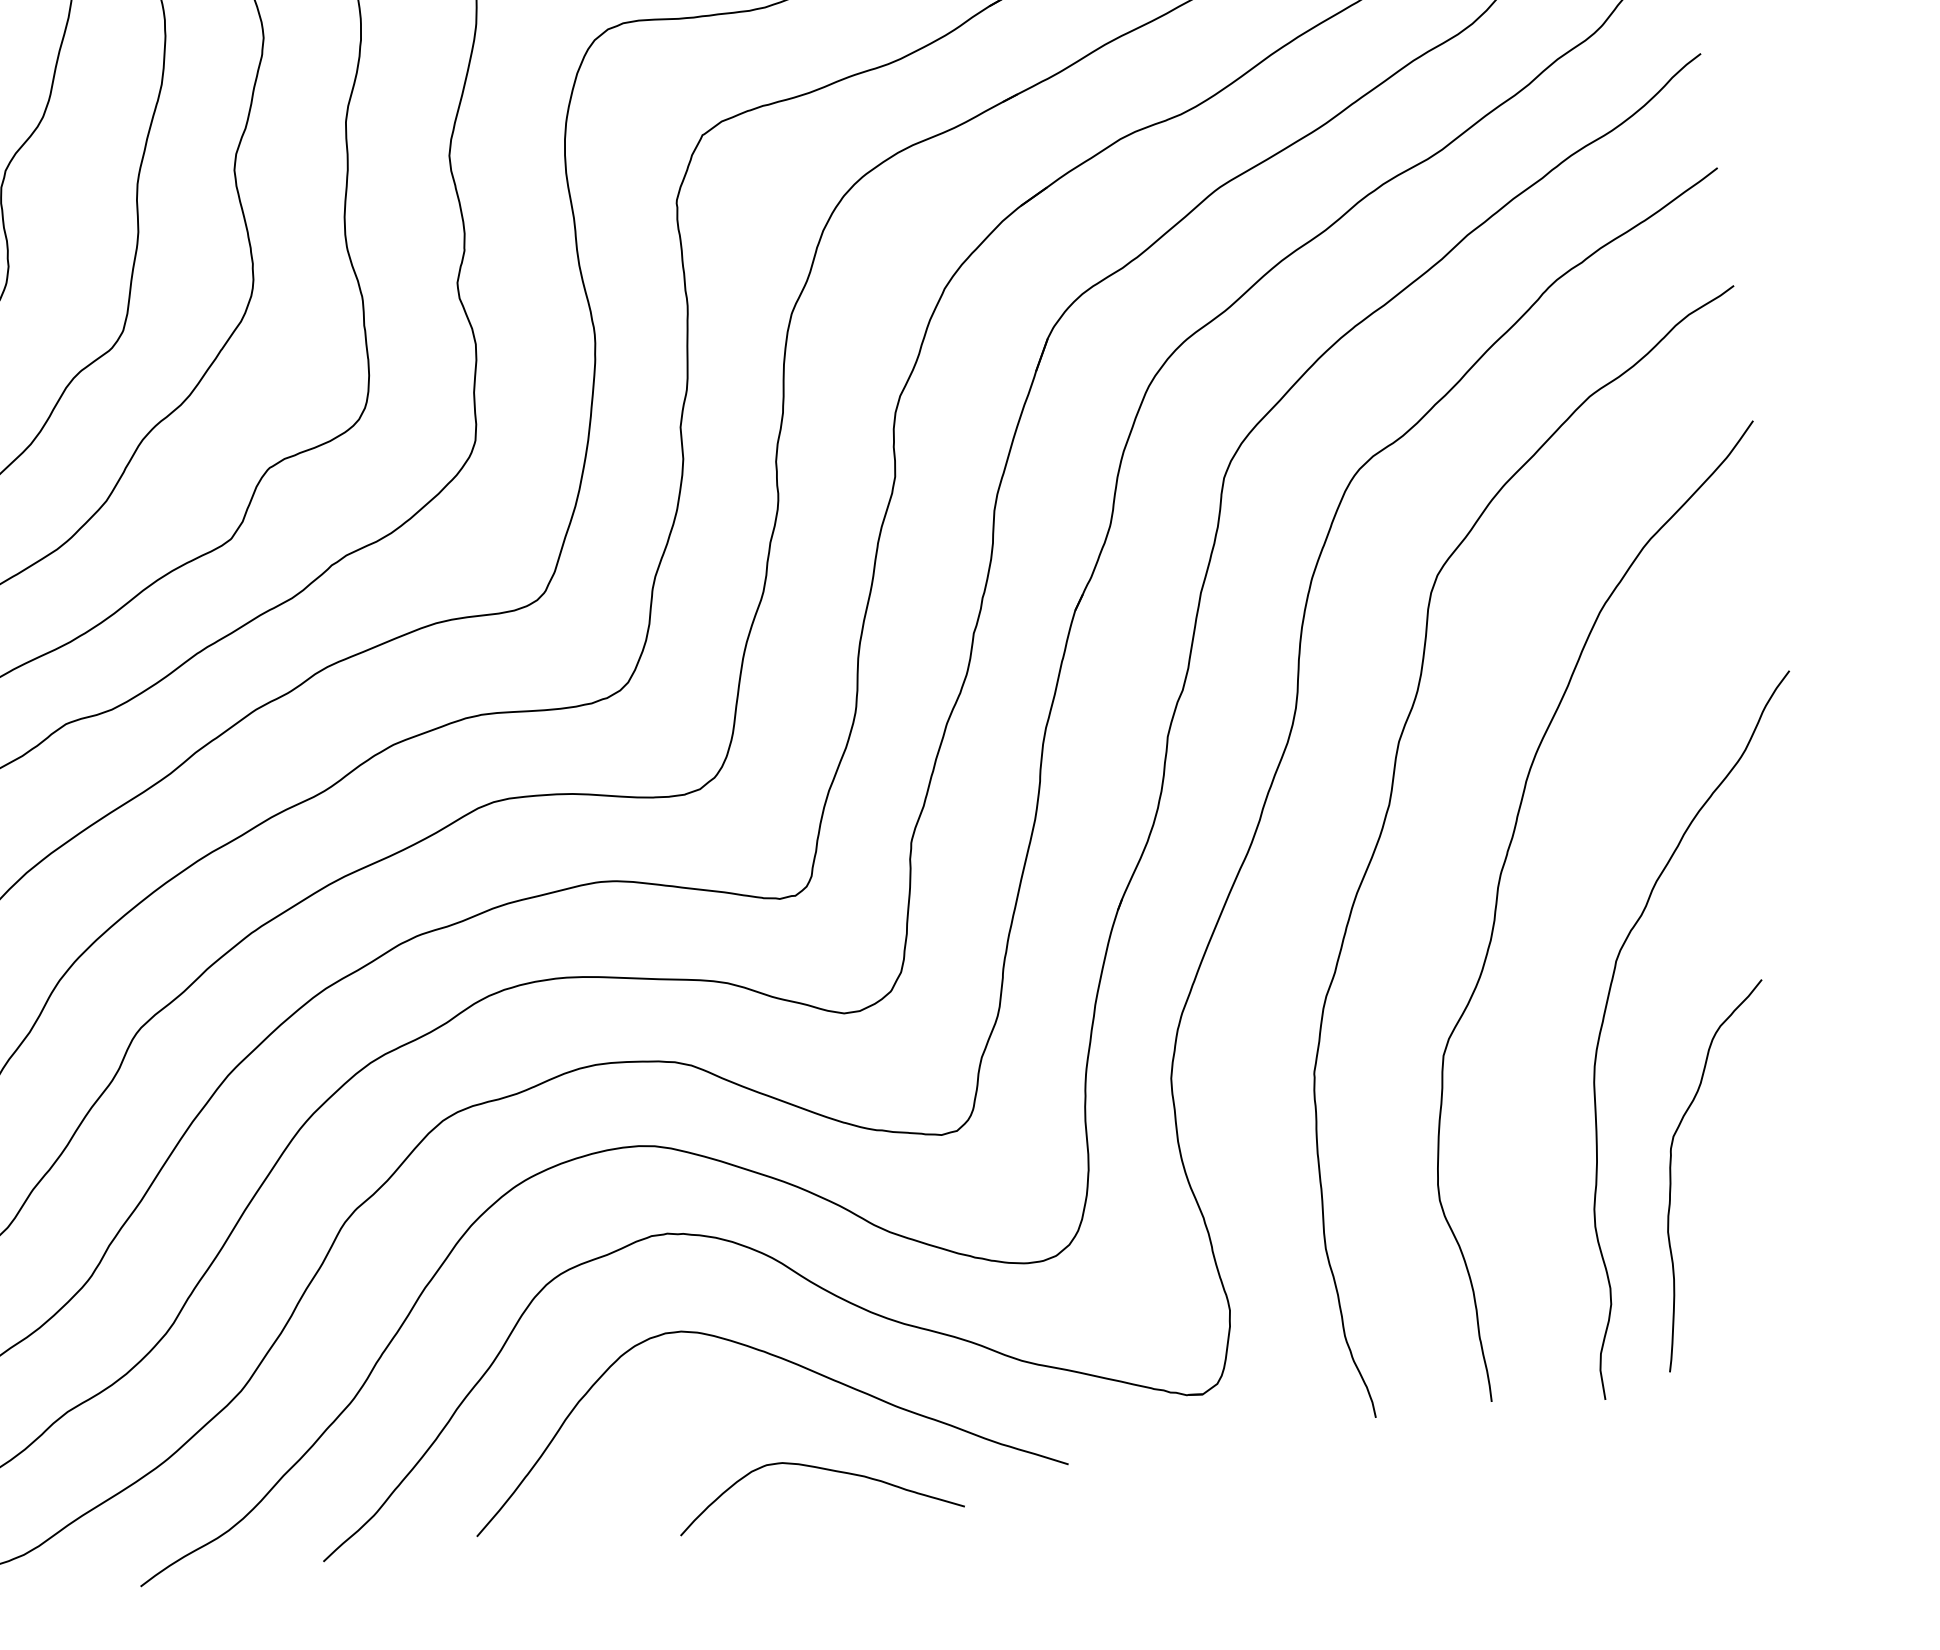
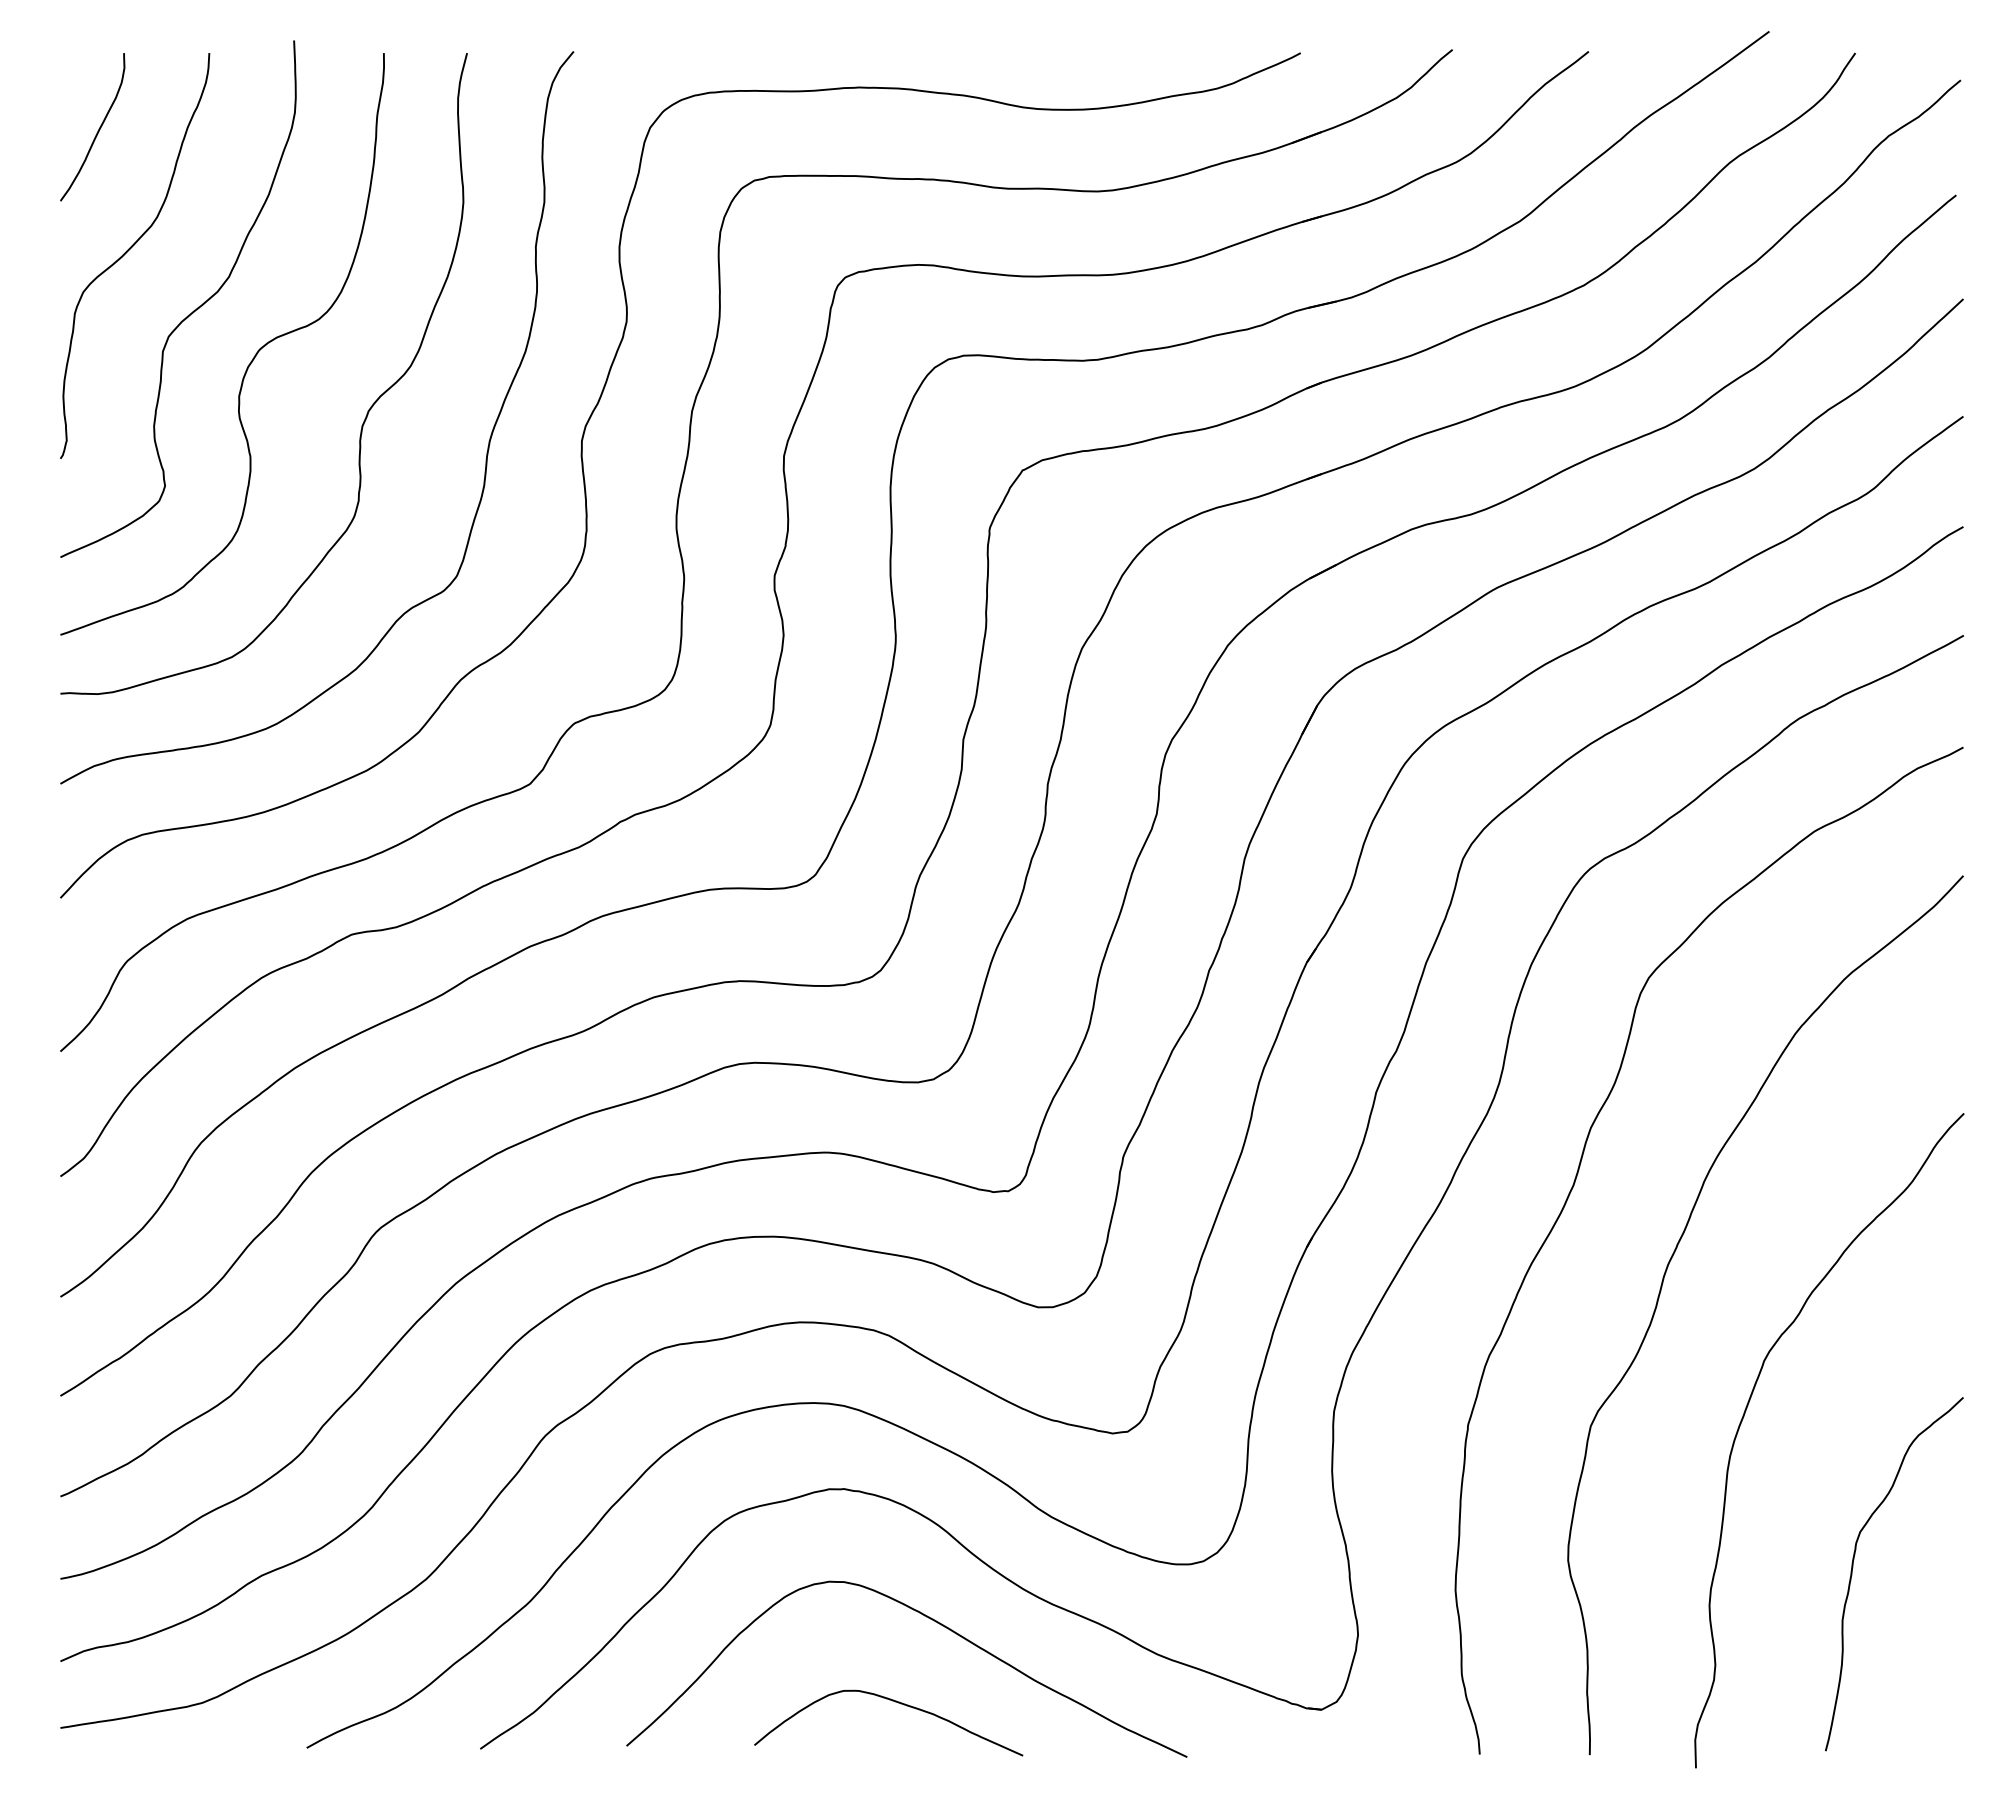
curve: (1671, 1174) -> (1853, 1567), moved
curve: (822, 1469) -> (895, 1702), moved

